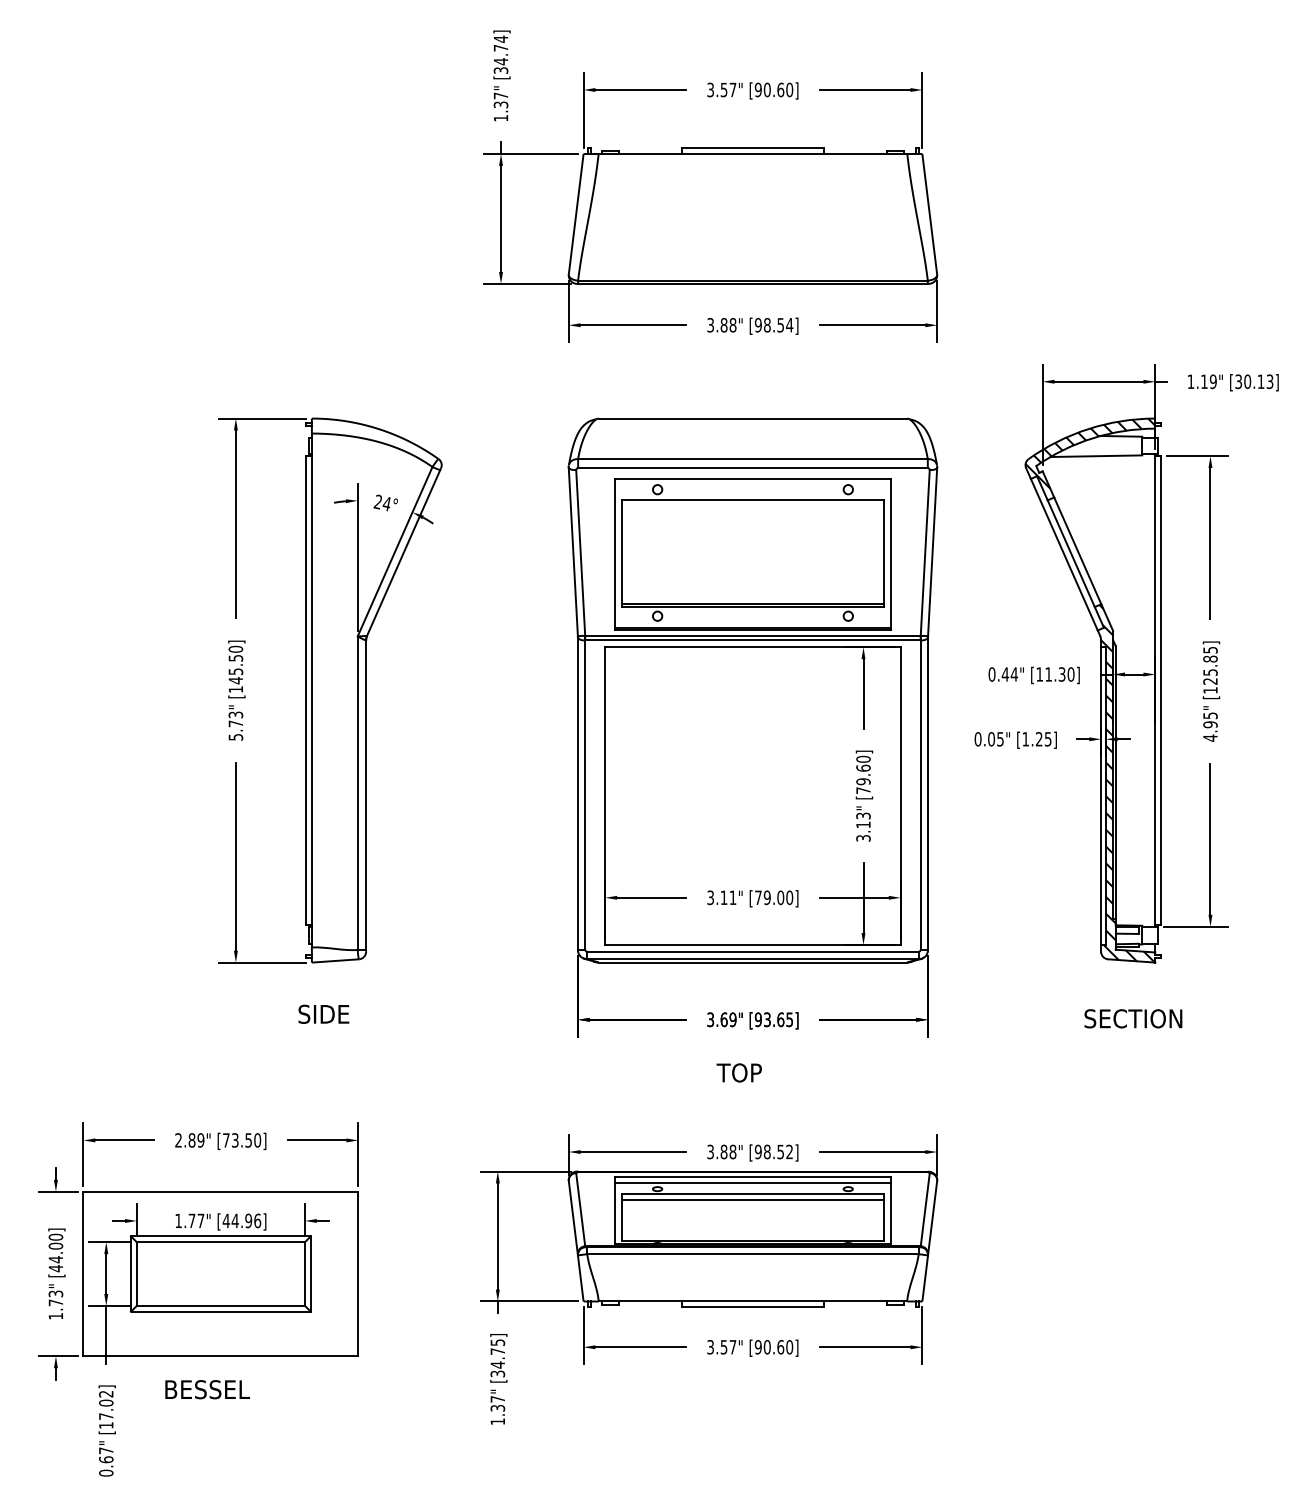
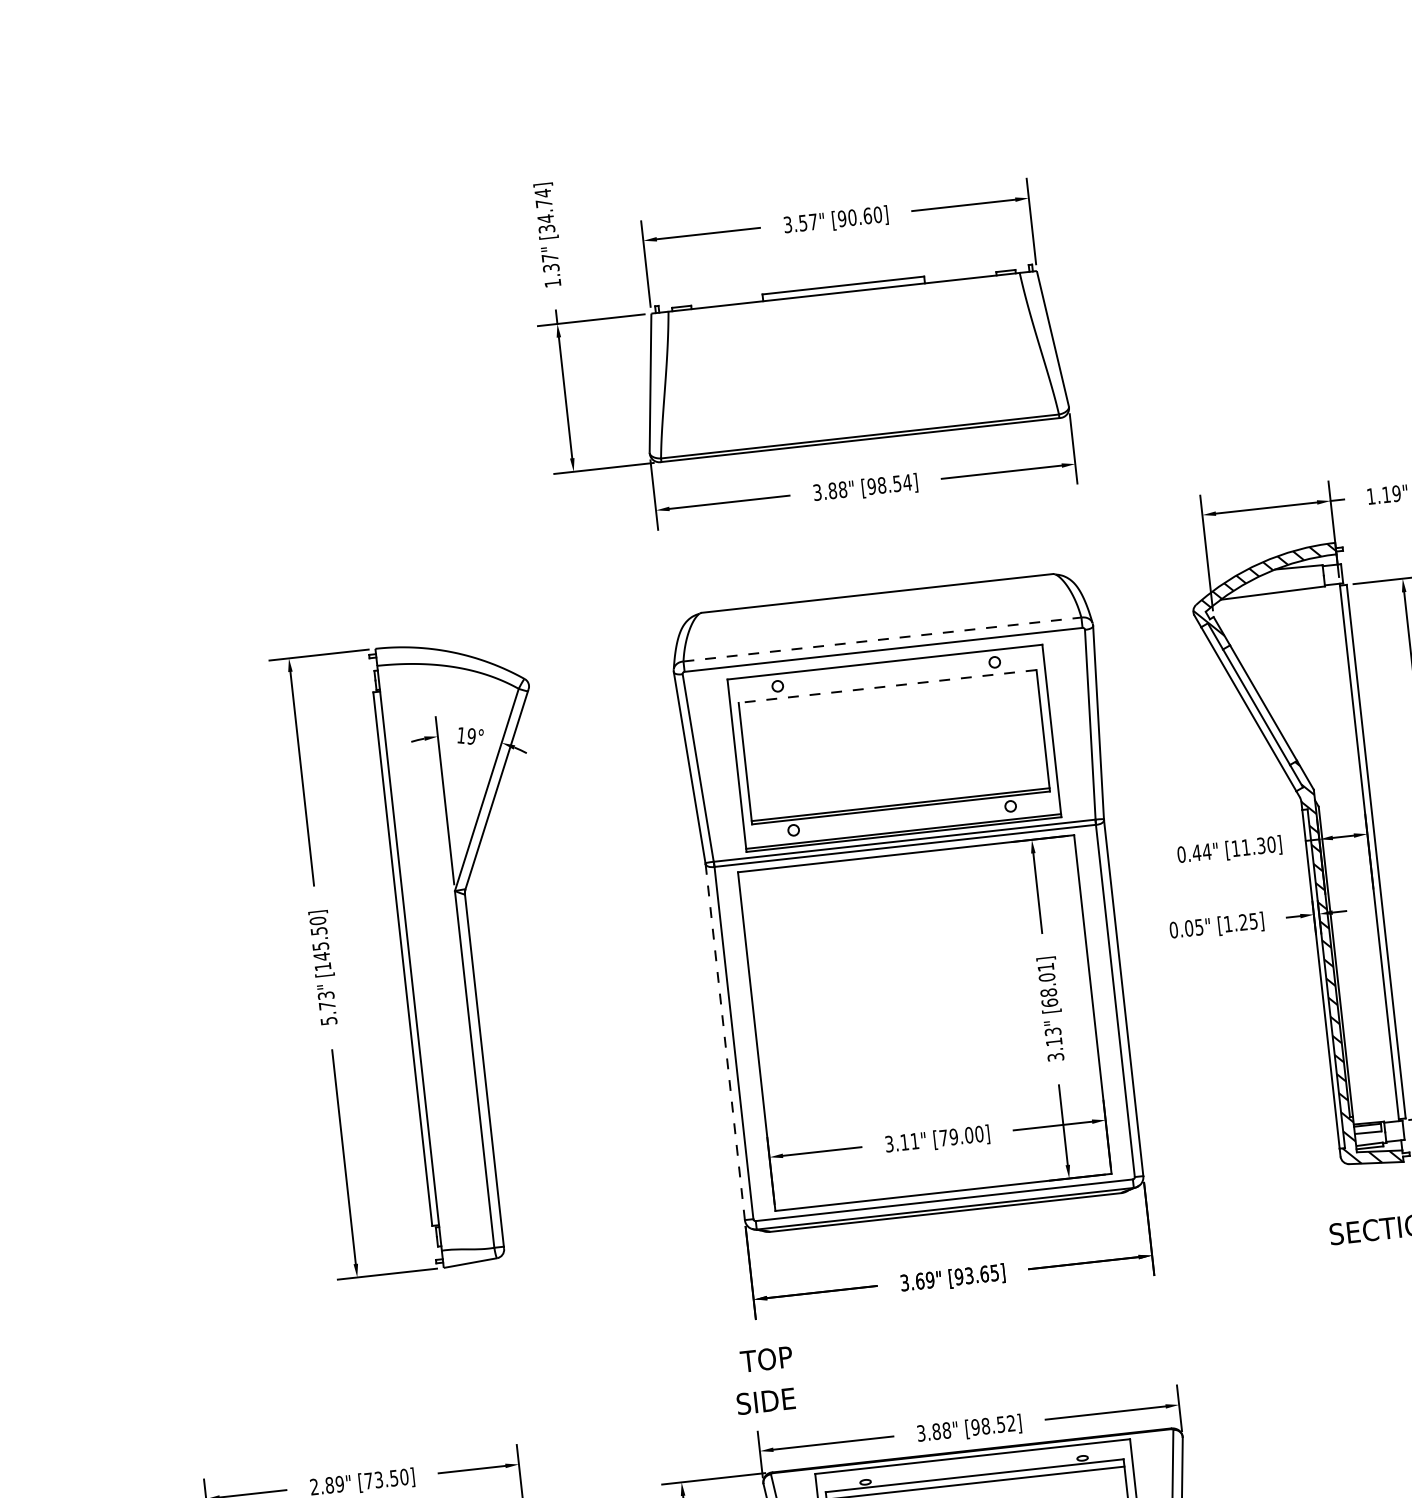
line: (752, 459) -> (881, 640), solid -> dashed
line: (752, 500) -> (887, 686), solid -> dashed
text: (381, 502) -> (465, 735), 24° -> 19°
text: (863, 774) -> (1047, 984), [79.60] -> [68.01]
line: (577, 793) -> (724, 1042), solid -> dashed
text: (323, 1013) -> (765, 1400), moved
text: (738, 1072) -> (765, 1358), moved
line: (752, 1183) -> (972, 1463), removed

